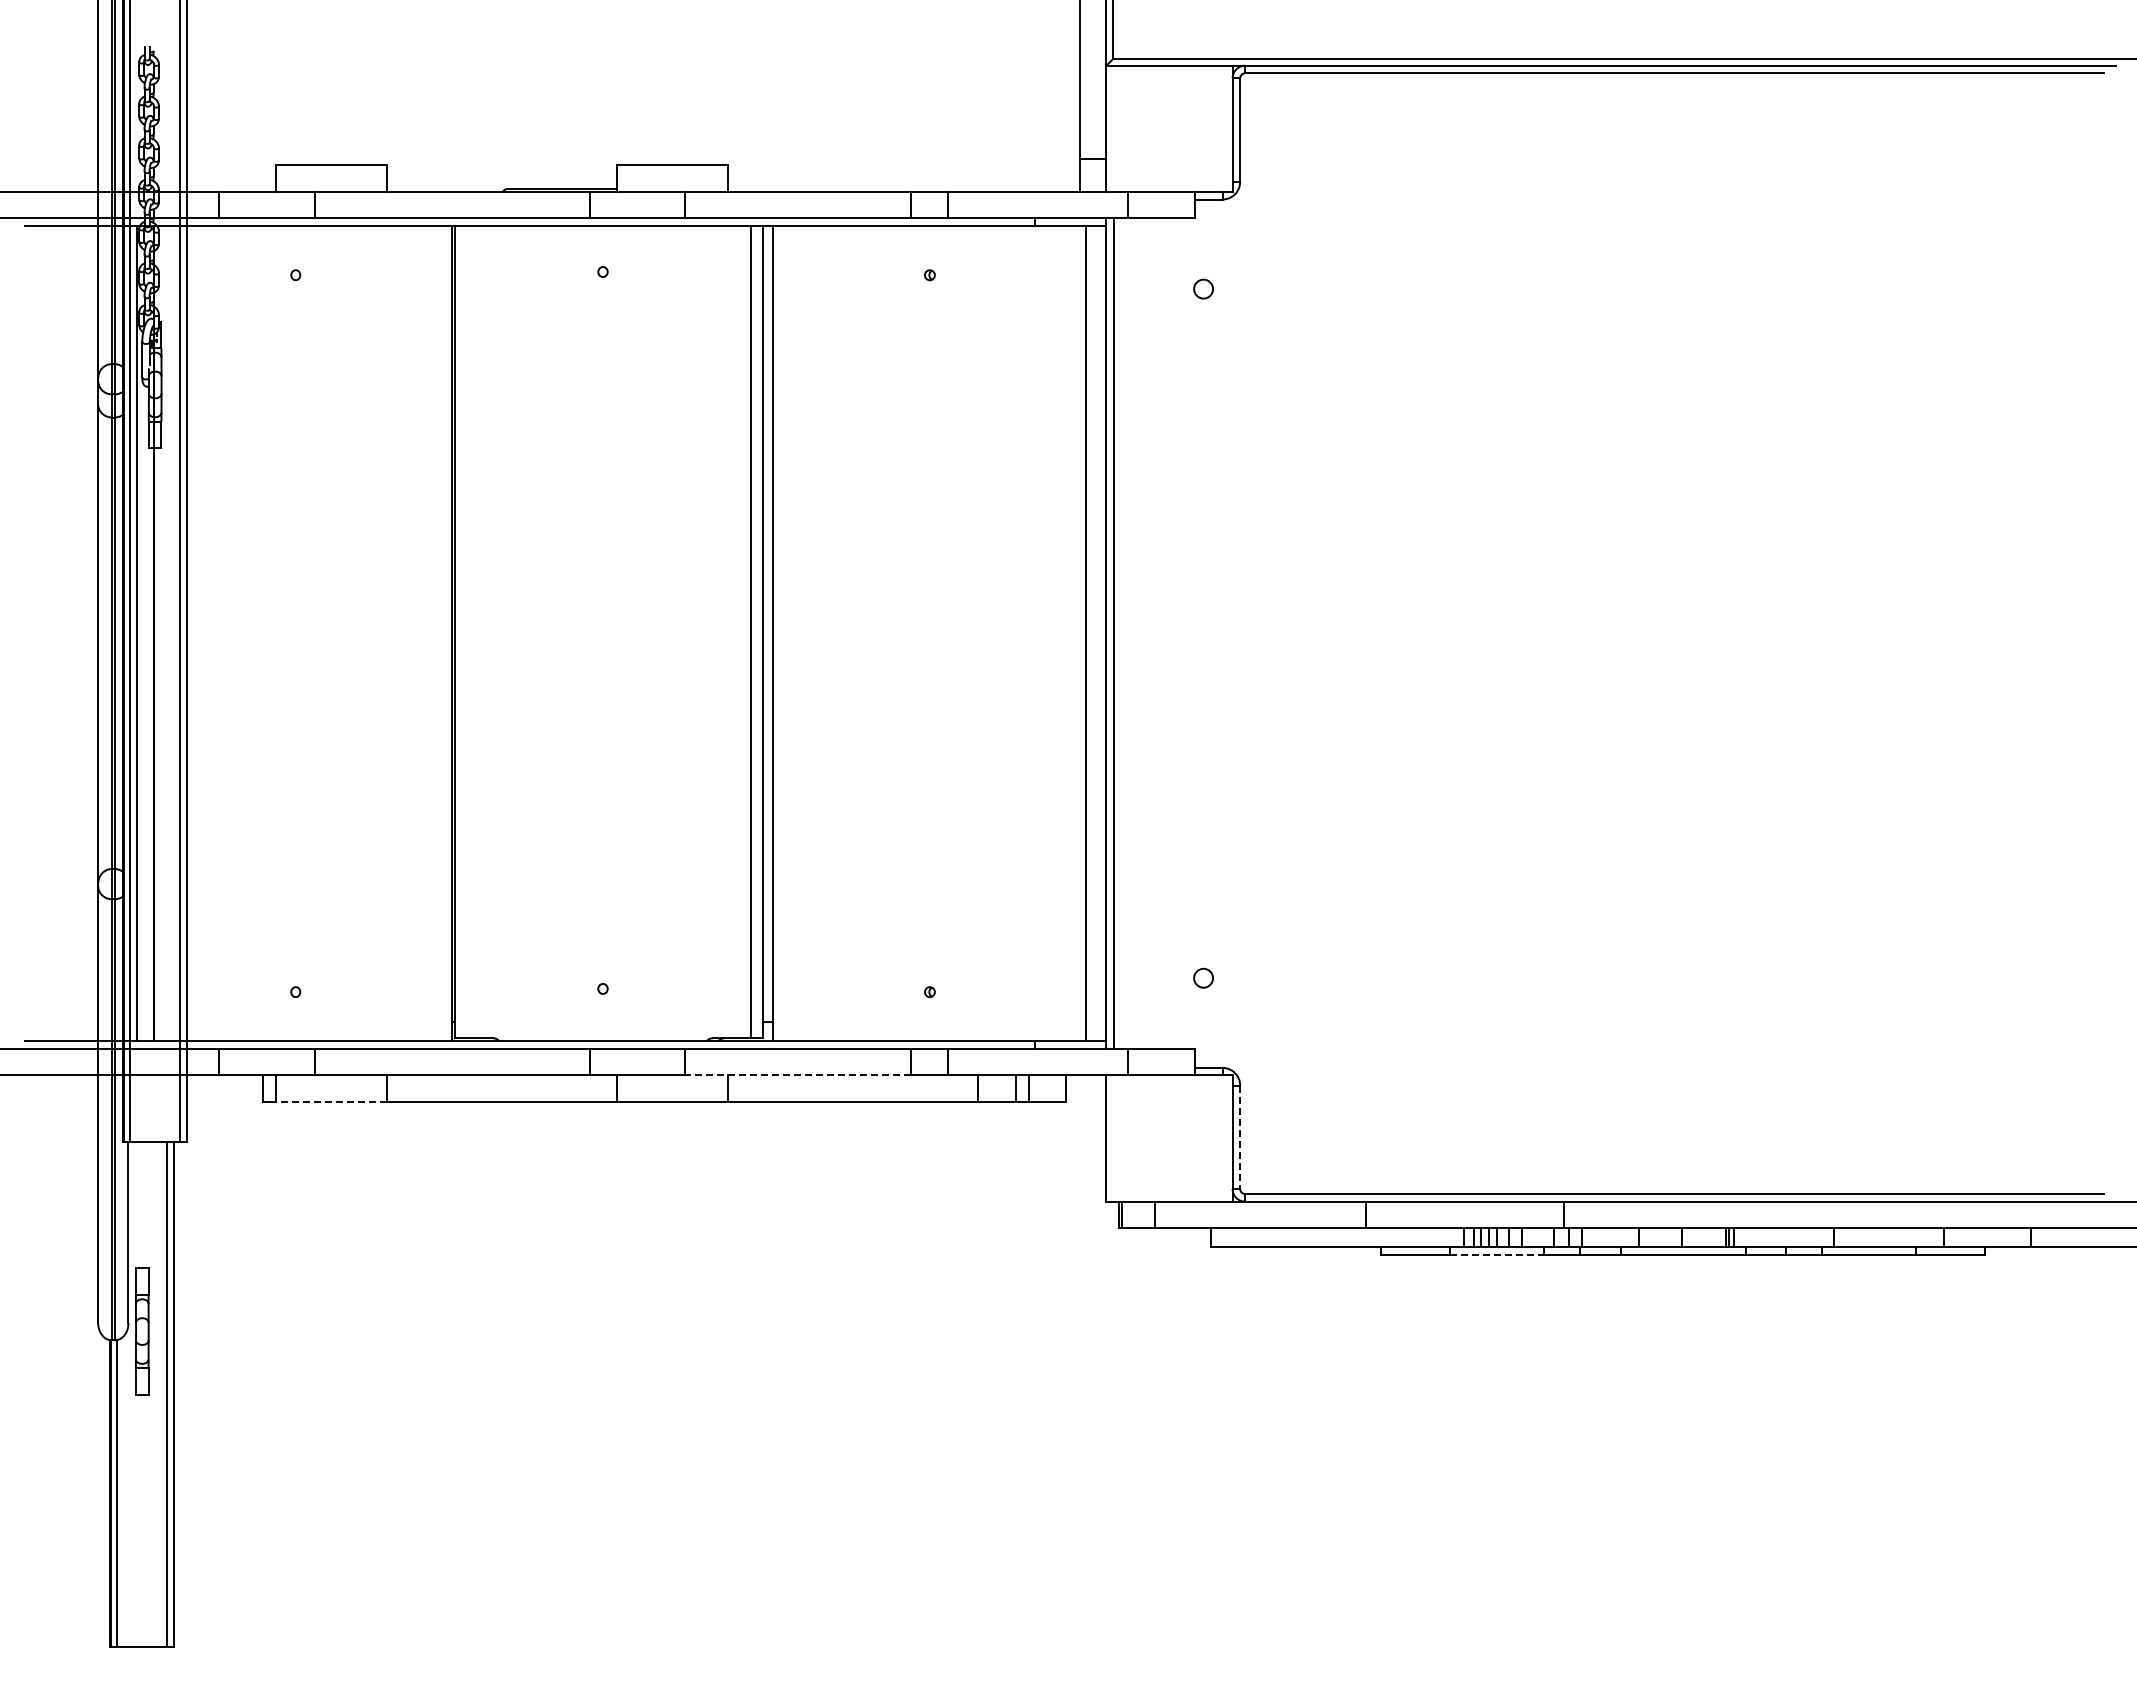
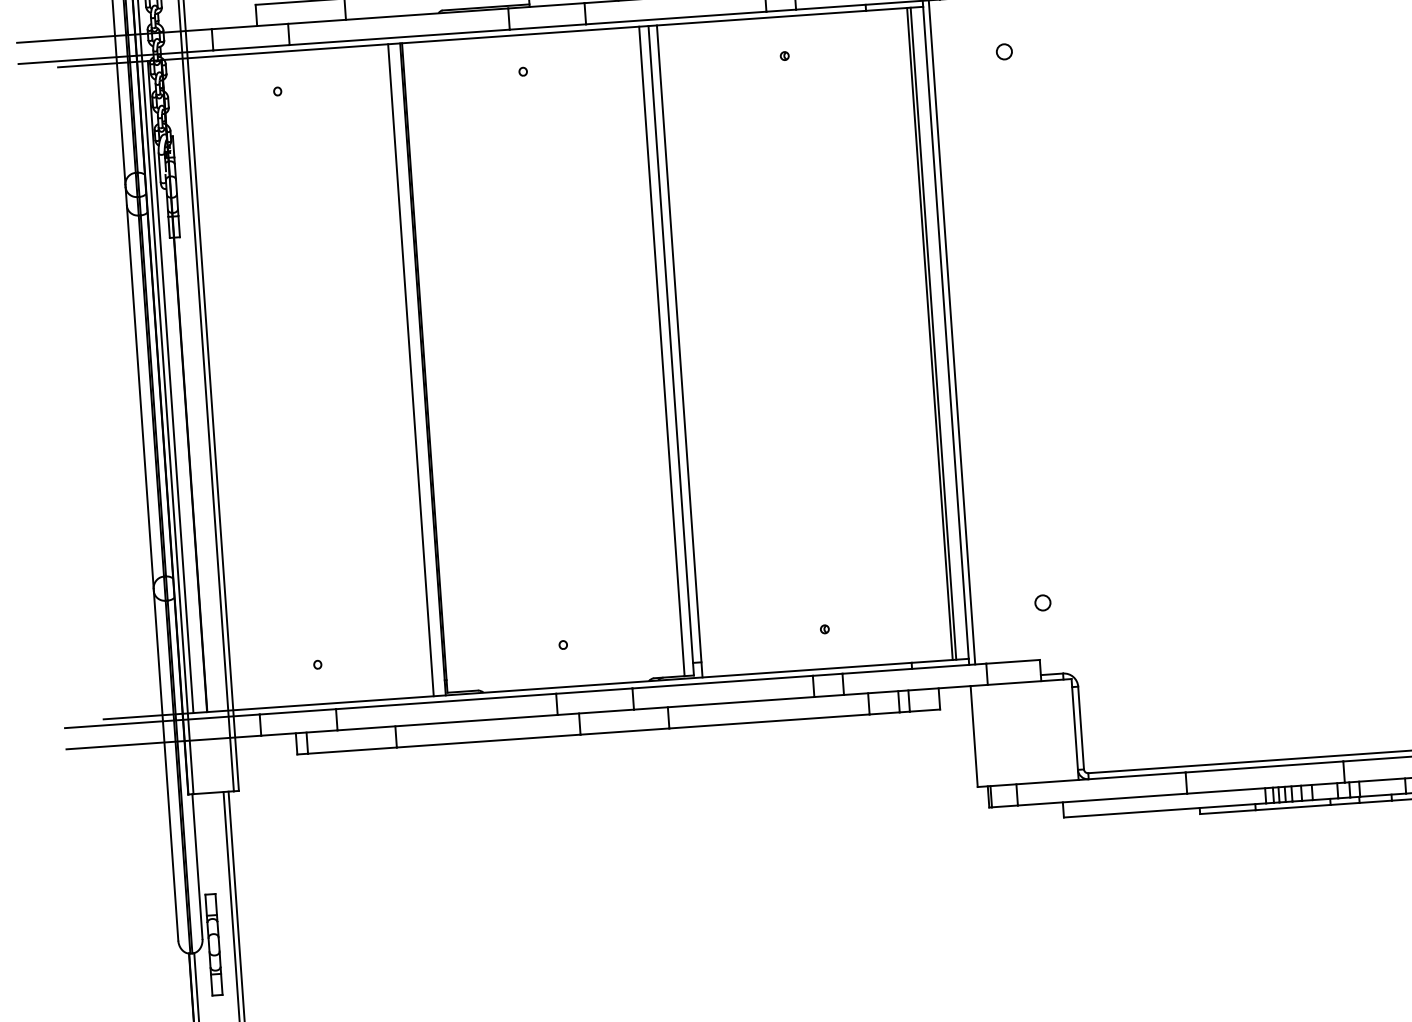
line: (437, 633) -> (411, 370), added
line: (1090, 633) -> (933, 333), added
line: (798, 1075) -> (724, 703), dashed -> solid
line: (331, 1101) -> (352, 750), dashed -> solid
line: (1240, 1137) -> (1081, 728), dashed -> solid
line: (1497, 1254) -> (1293, 807), dashed -> solid

